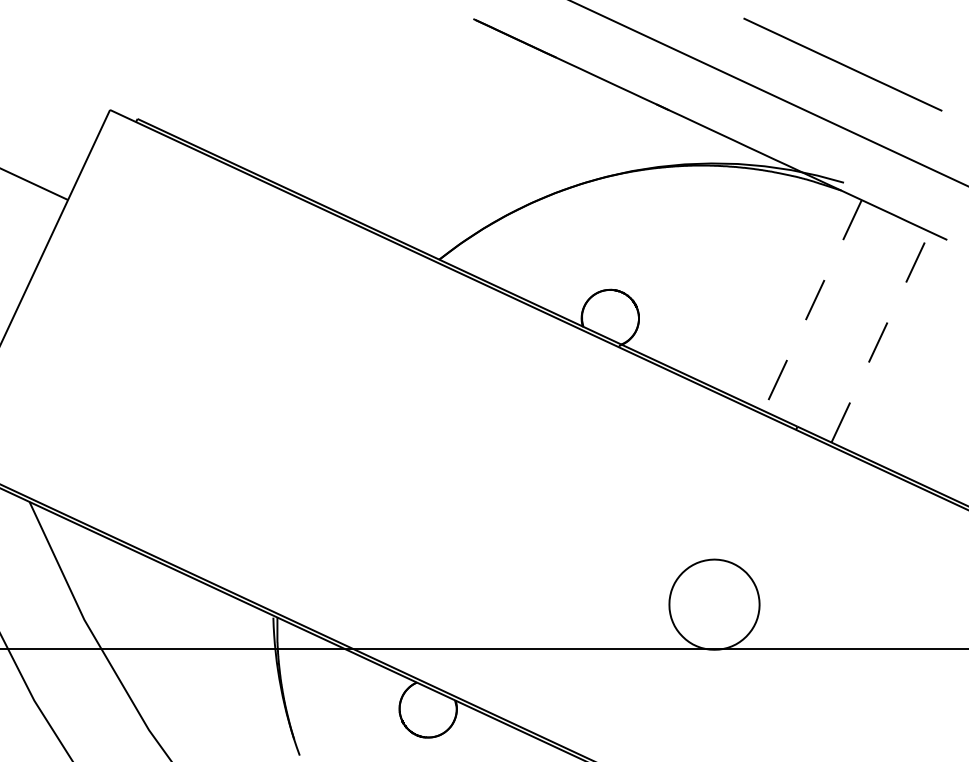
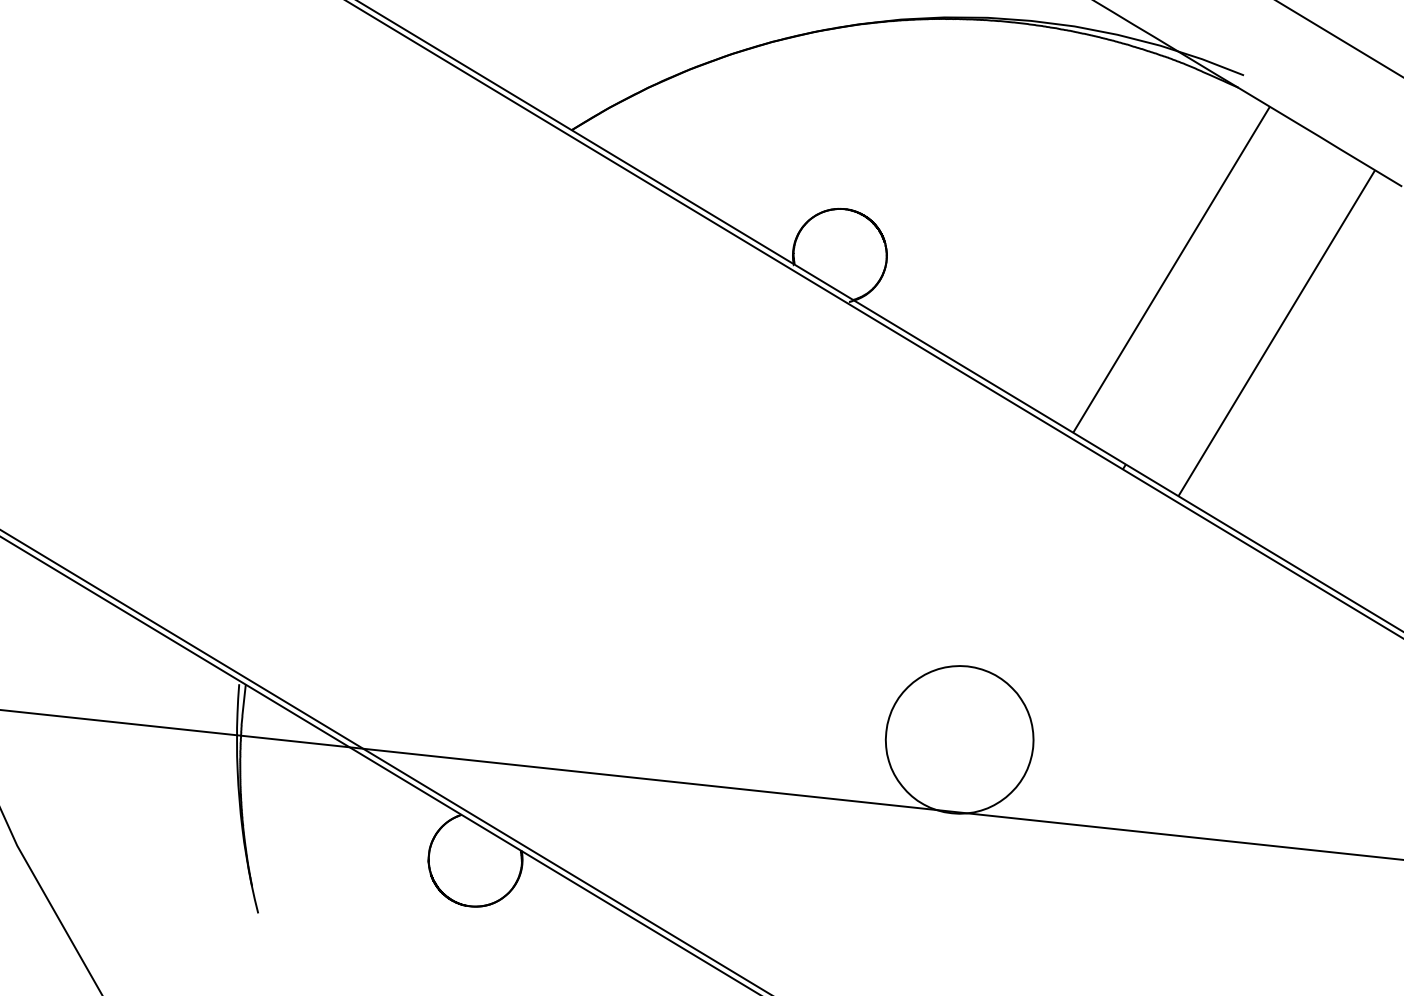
line: (812, 305) -> (1171, 269), dashed -> solid
line: (880, 336) -> (1276, 332), dashed -> solid

